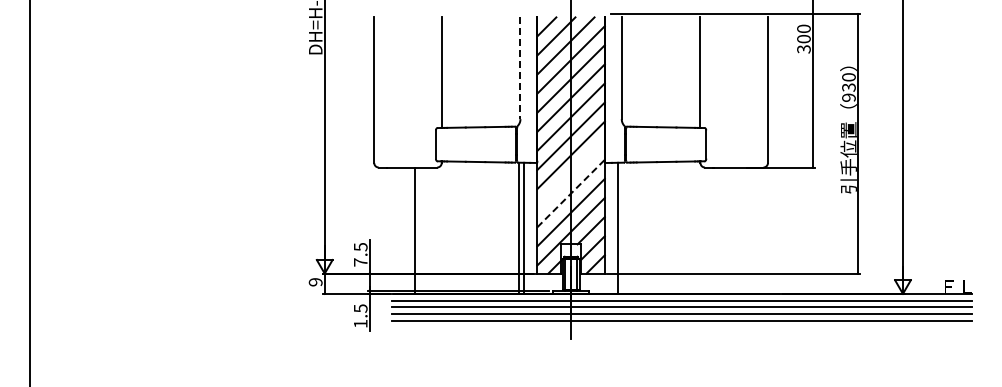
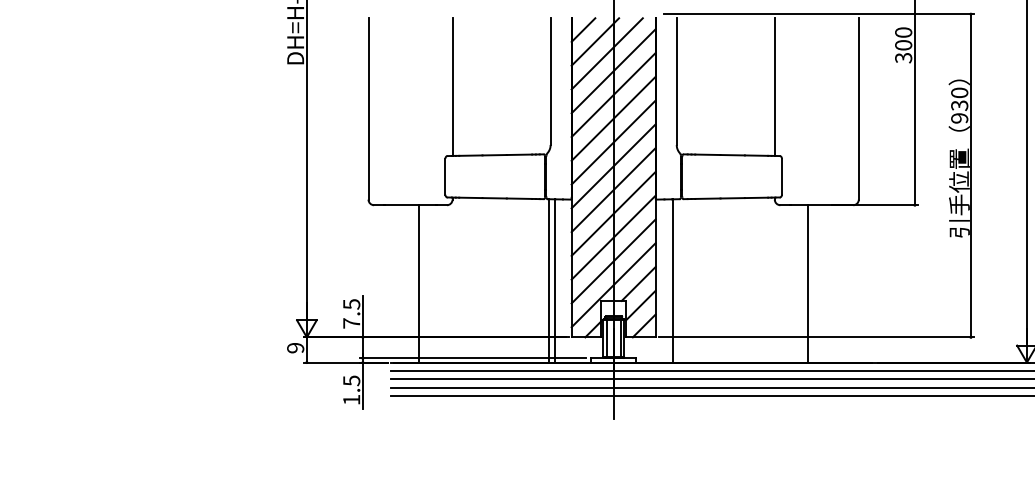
line: (520, 68) -> (550, 81), dashed -> solid
line: (570, 174) -> (612, 213), added
line: (571, 193) -> (614, 237), dashed -> solid
line: (727, 230) -> (808, 283), added

